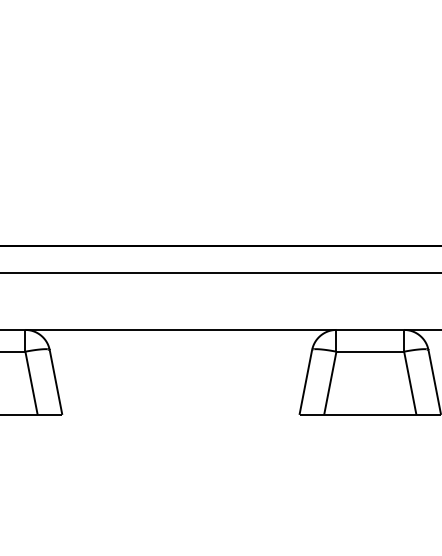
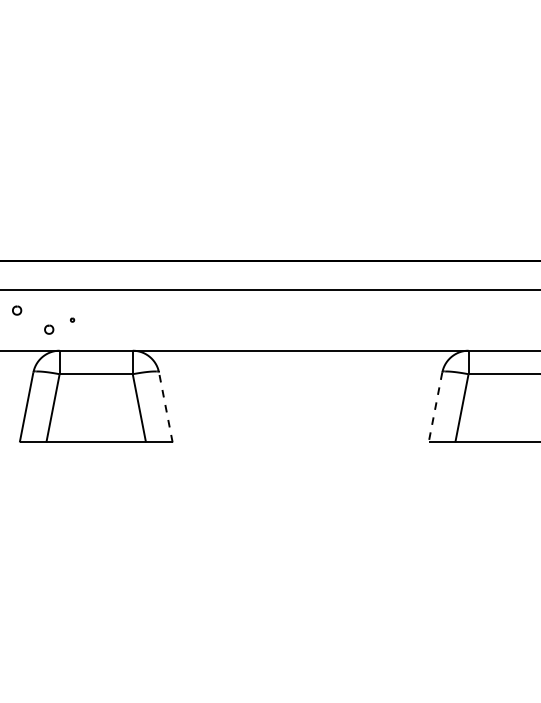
line: (55, 382) -> (165, 407), solid -> dashed
line: (305, 382) -> (435, 407), solid -> dashed

